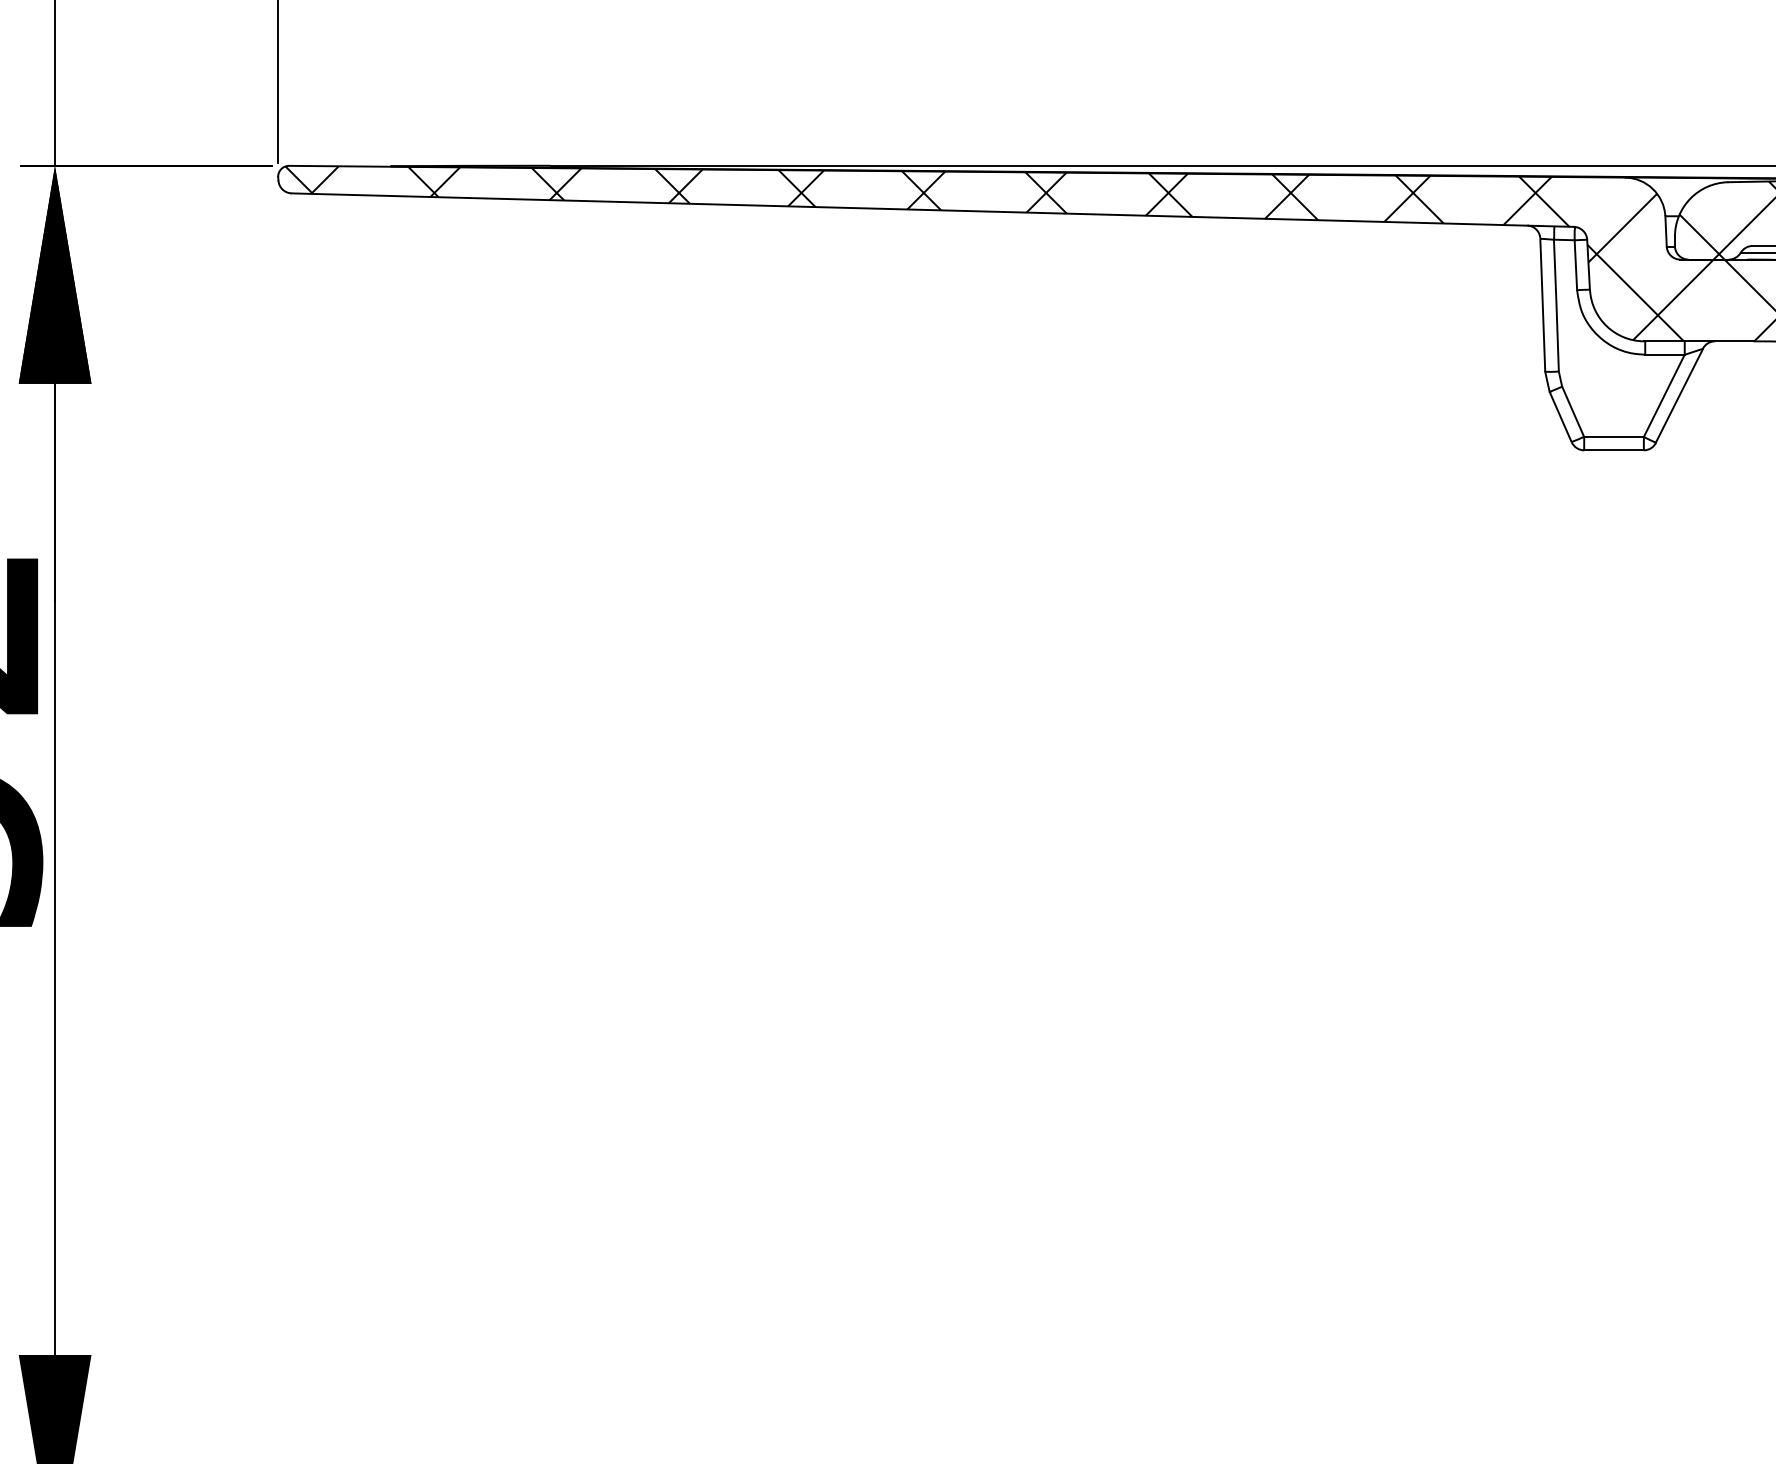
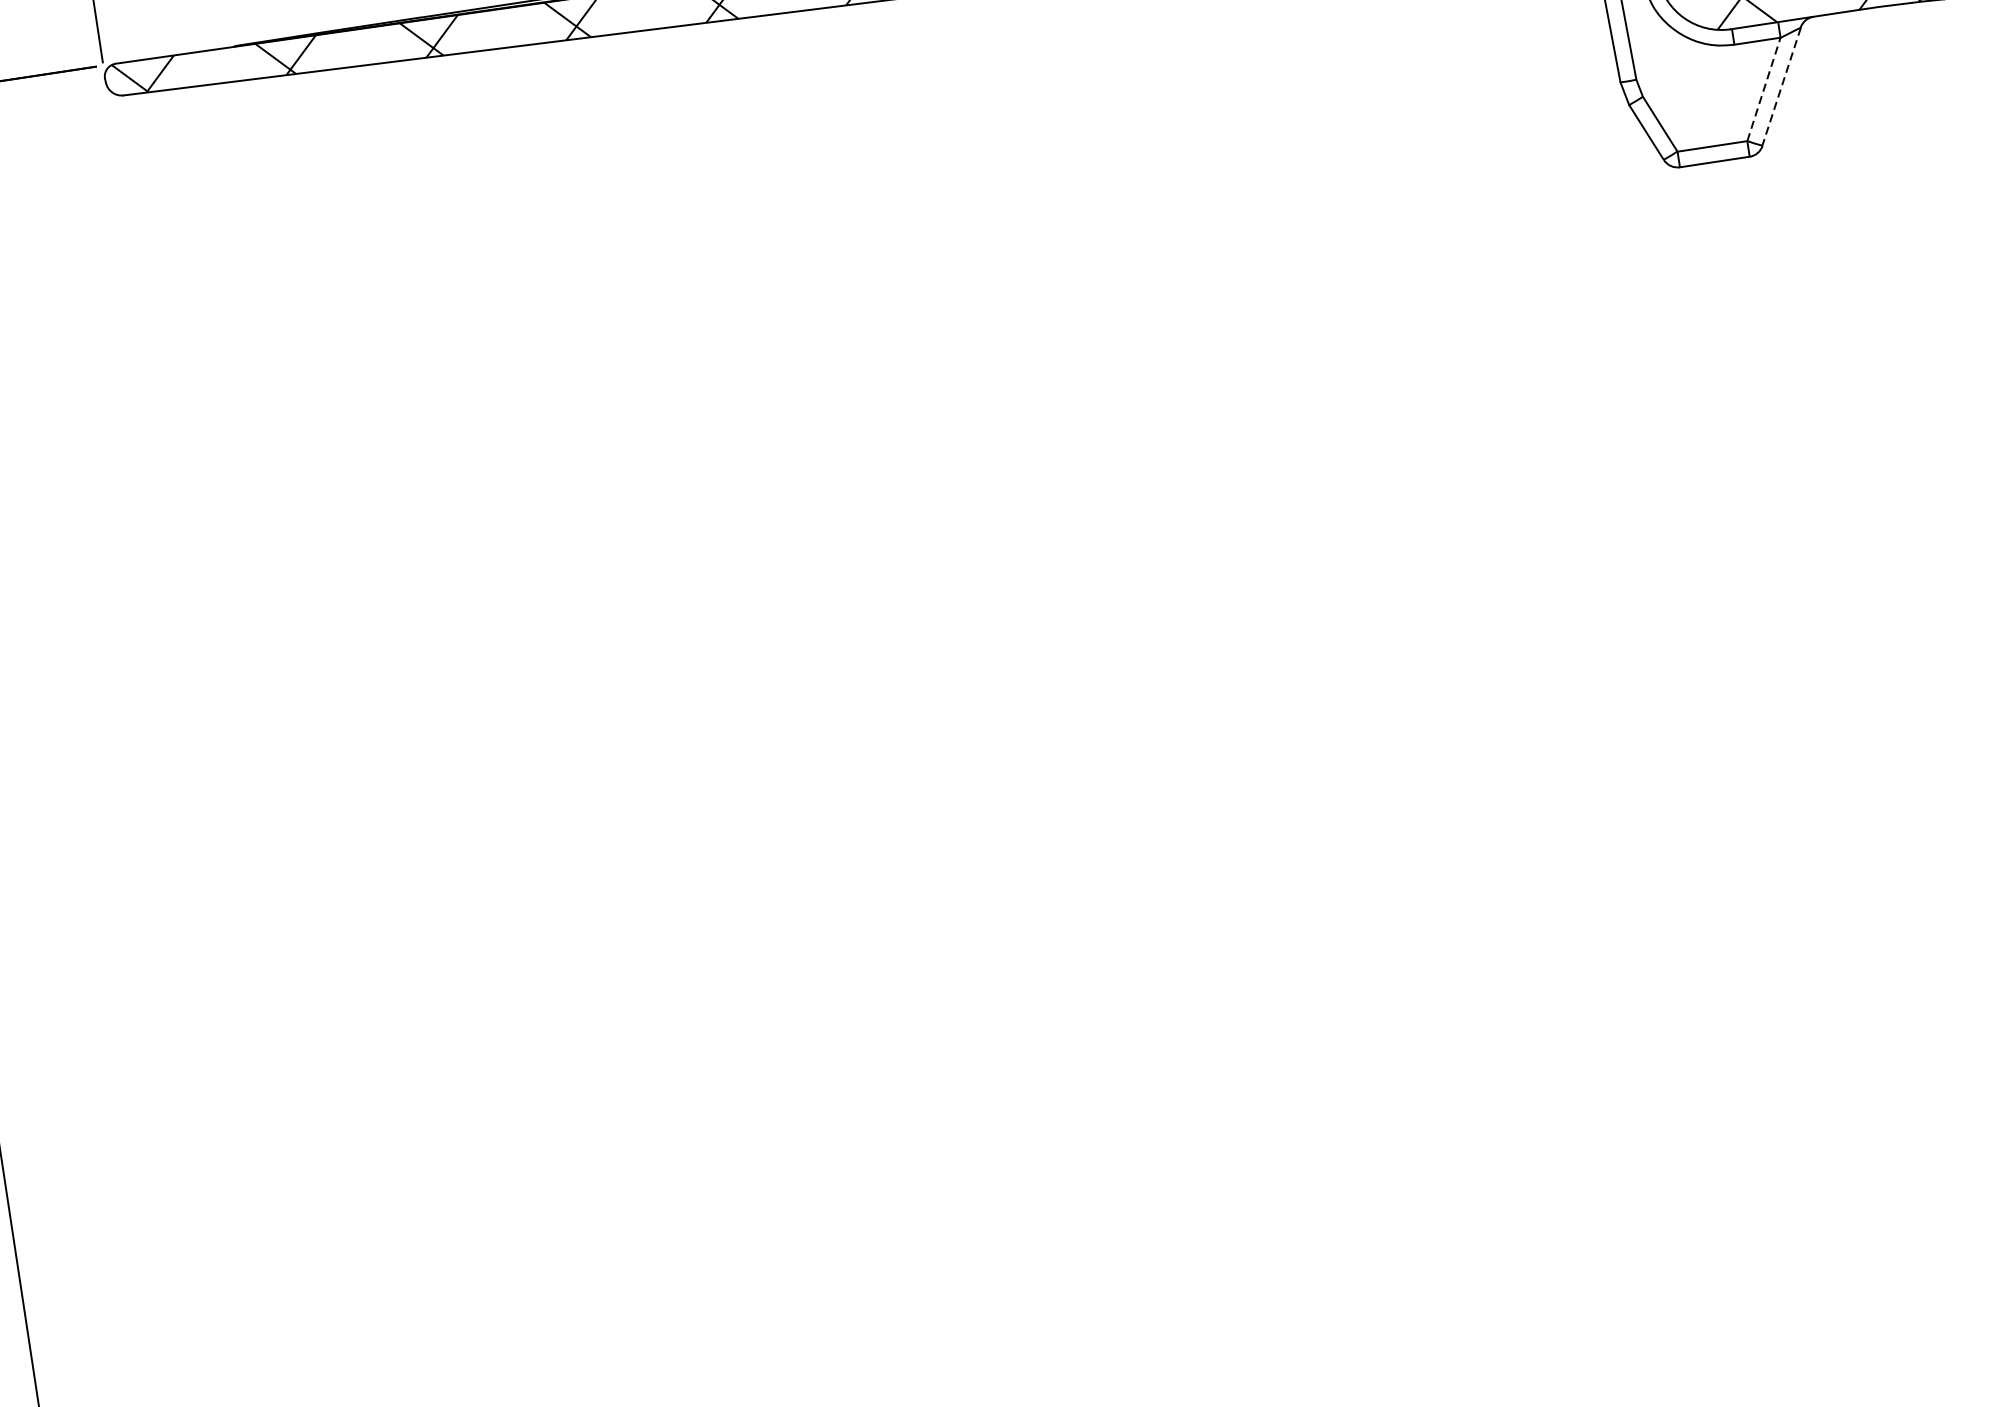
line: (1664, 395) -> (1764, 89), solid -> dashed
line: (1679, 396) -> (1781, 87), solid -> dashed

